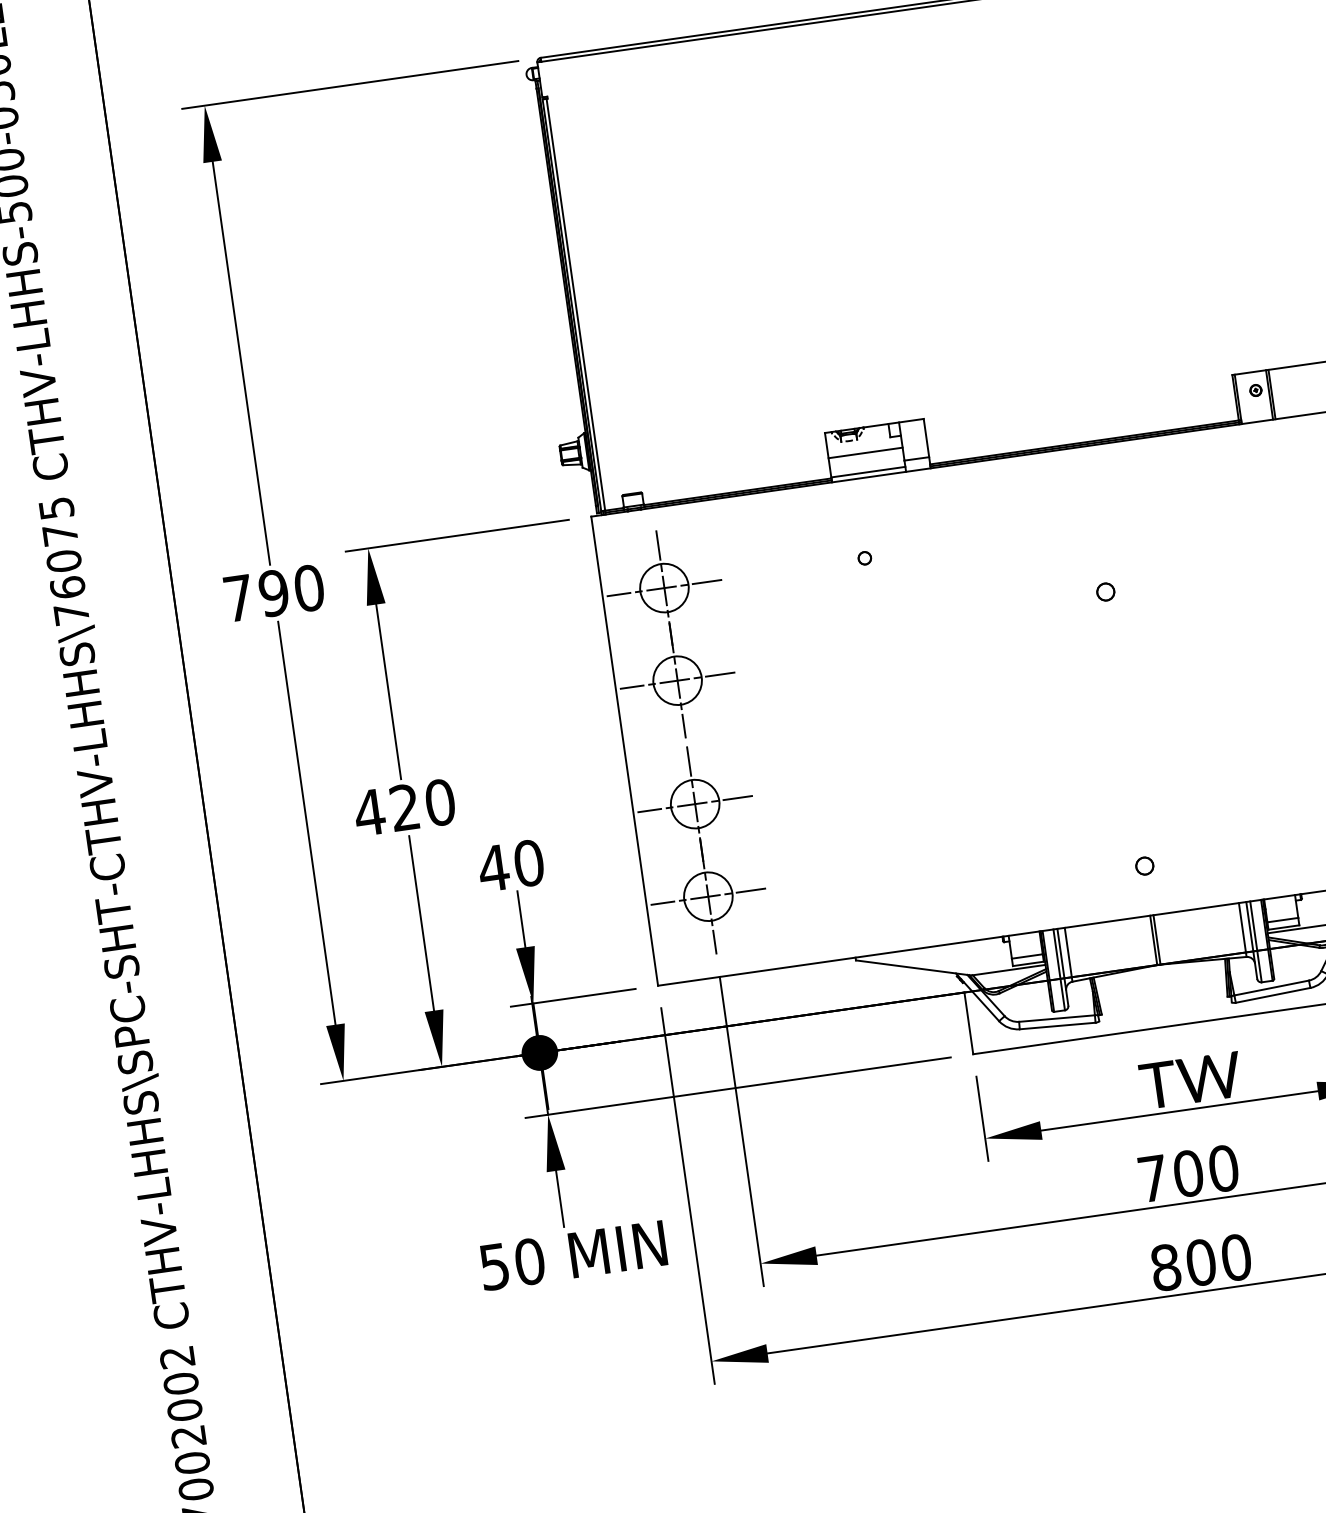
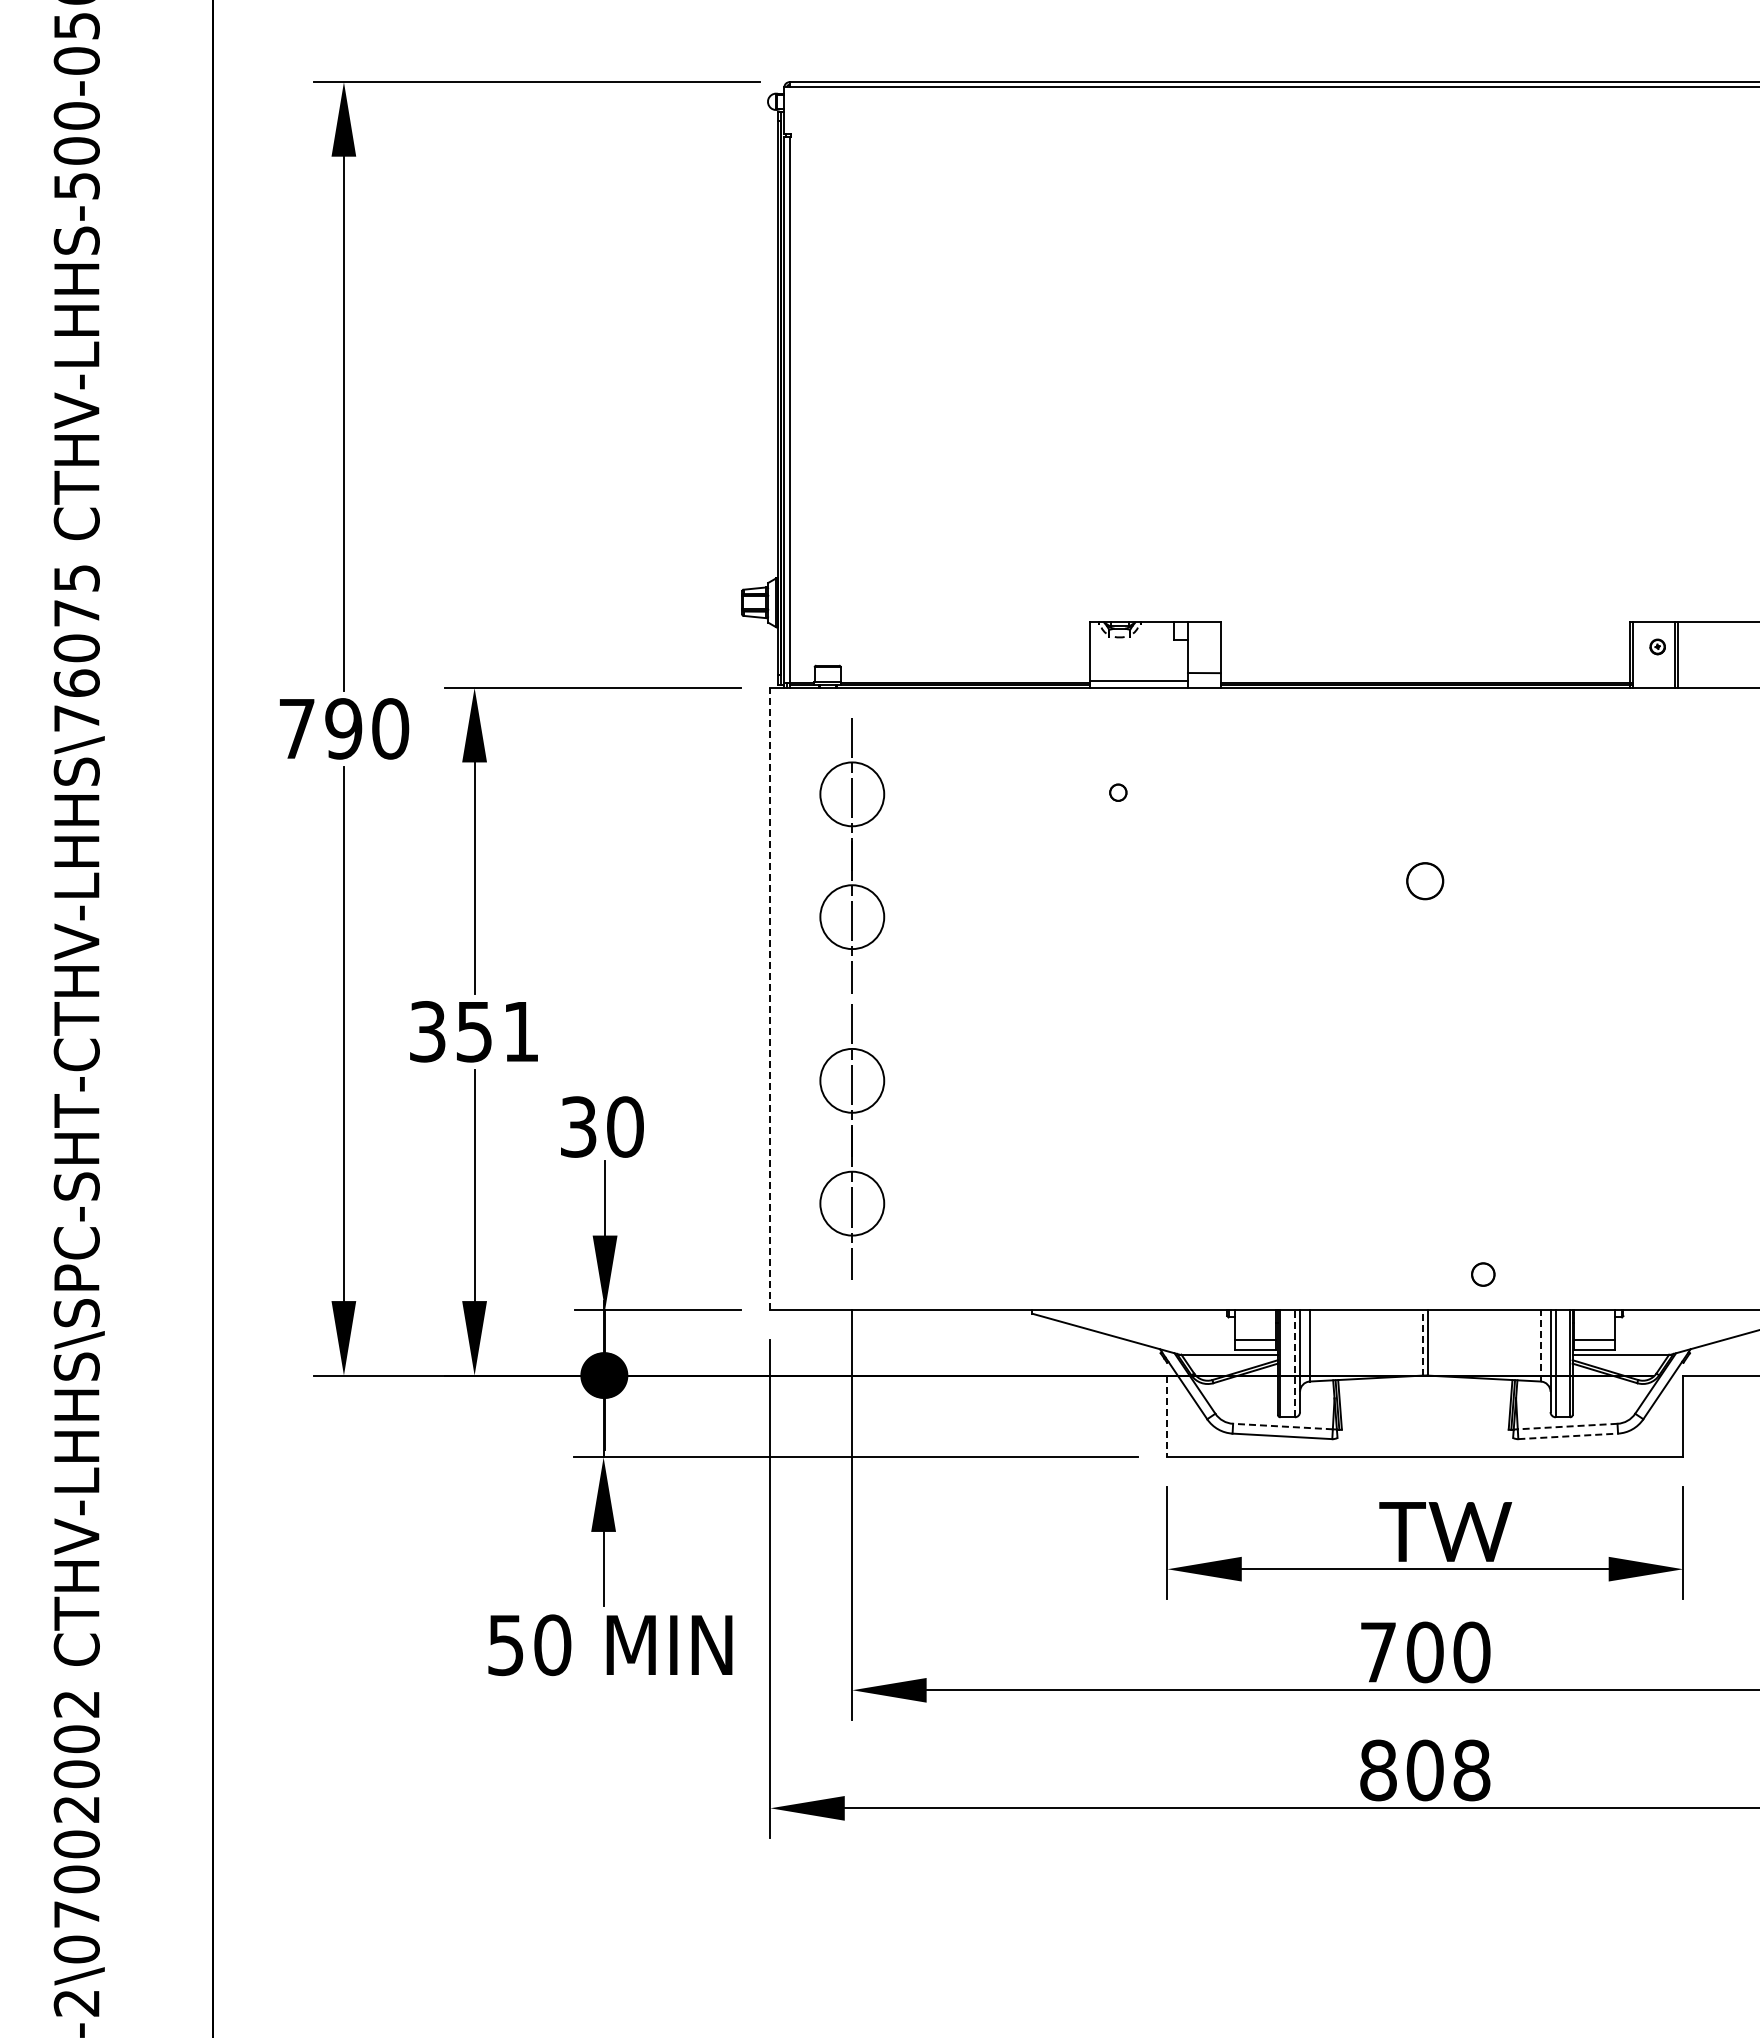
line: (865, 452) -> (1138, 655), removed
line: (663, 588) -> (851, 794), removed
part: (1105, 591) -> (1425, 880), size x1.6
line: (677, 681) -> (851, 917), removed
line: (624, 750) -> (770, 998), solid -> dashed
line: (694, 803) -> (851, 1080), removed
text: (404, 807) -> (473, 1031), 420 -> 351
circle: (1144, 866) -> (1483, 1274), moved
text: (493, 867) -> (578, 1126), 40 -> 30
line: (707, 896) -> (851, 1203), removed
line: (1242, 929) -> (1540, 1345), solid -> dashed
line: (1153, 940) -> (1423, 1342), solid -> dashed
line: (1058, 969) -> (1294, 1363), solid -> dashed
line: (1271, 987) -> (1567, 1426), solid -> dashed
line: (1273, 995) -> (1568, 1436), solid -> dashed
line: (1056, 1018) -> (1282, 1426), solid -> dashed
line: (968, 1023) -> (1167, 1416), solid -> dashed
text: (1236, 1257) -> (1471, 1770), 800 -> 808

